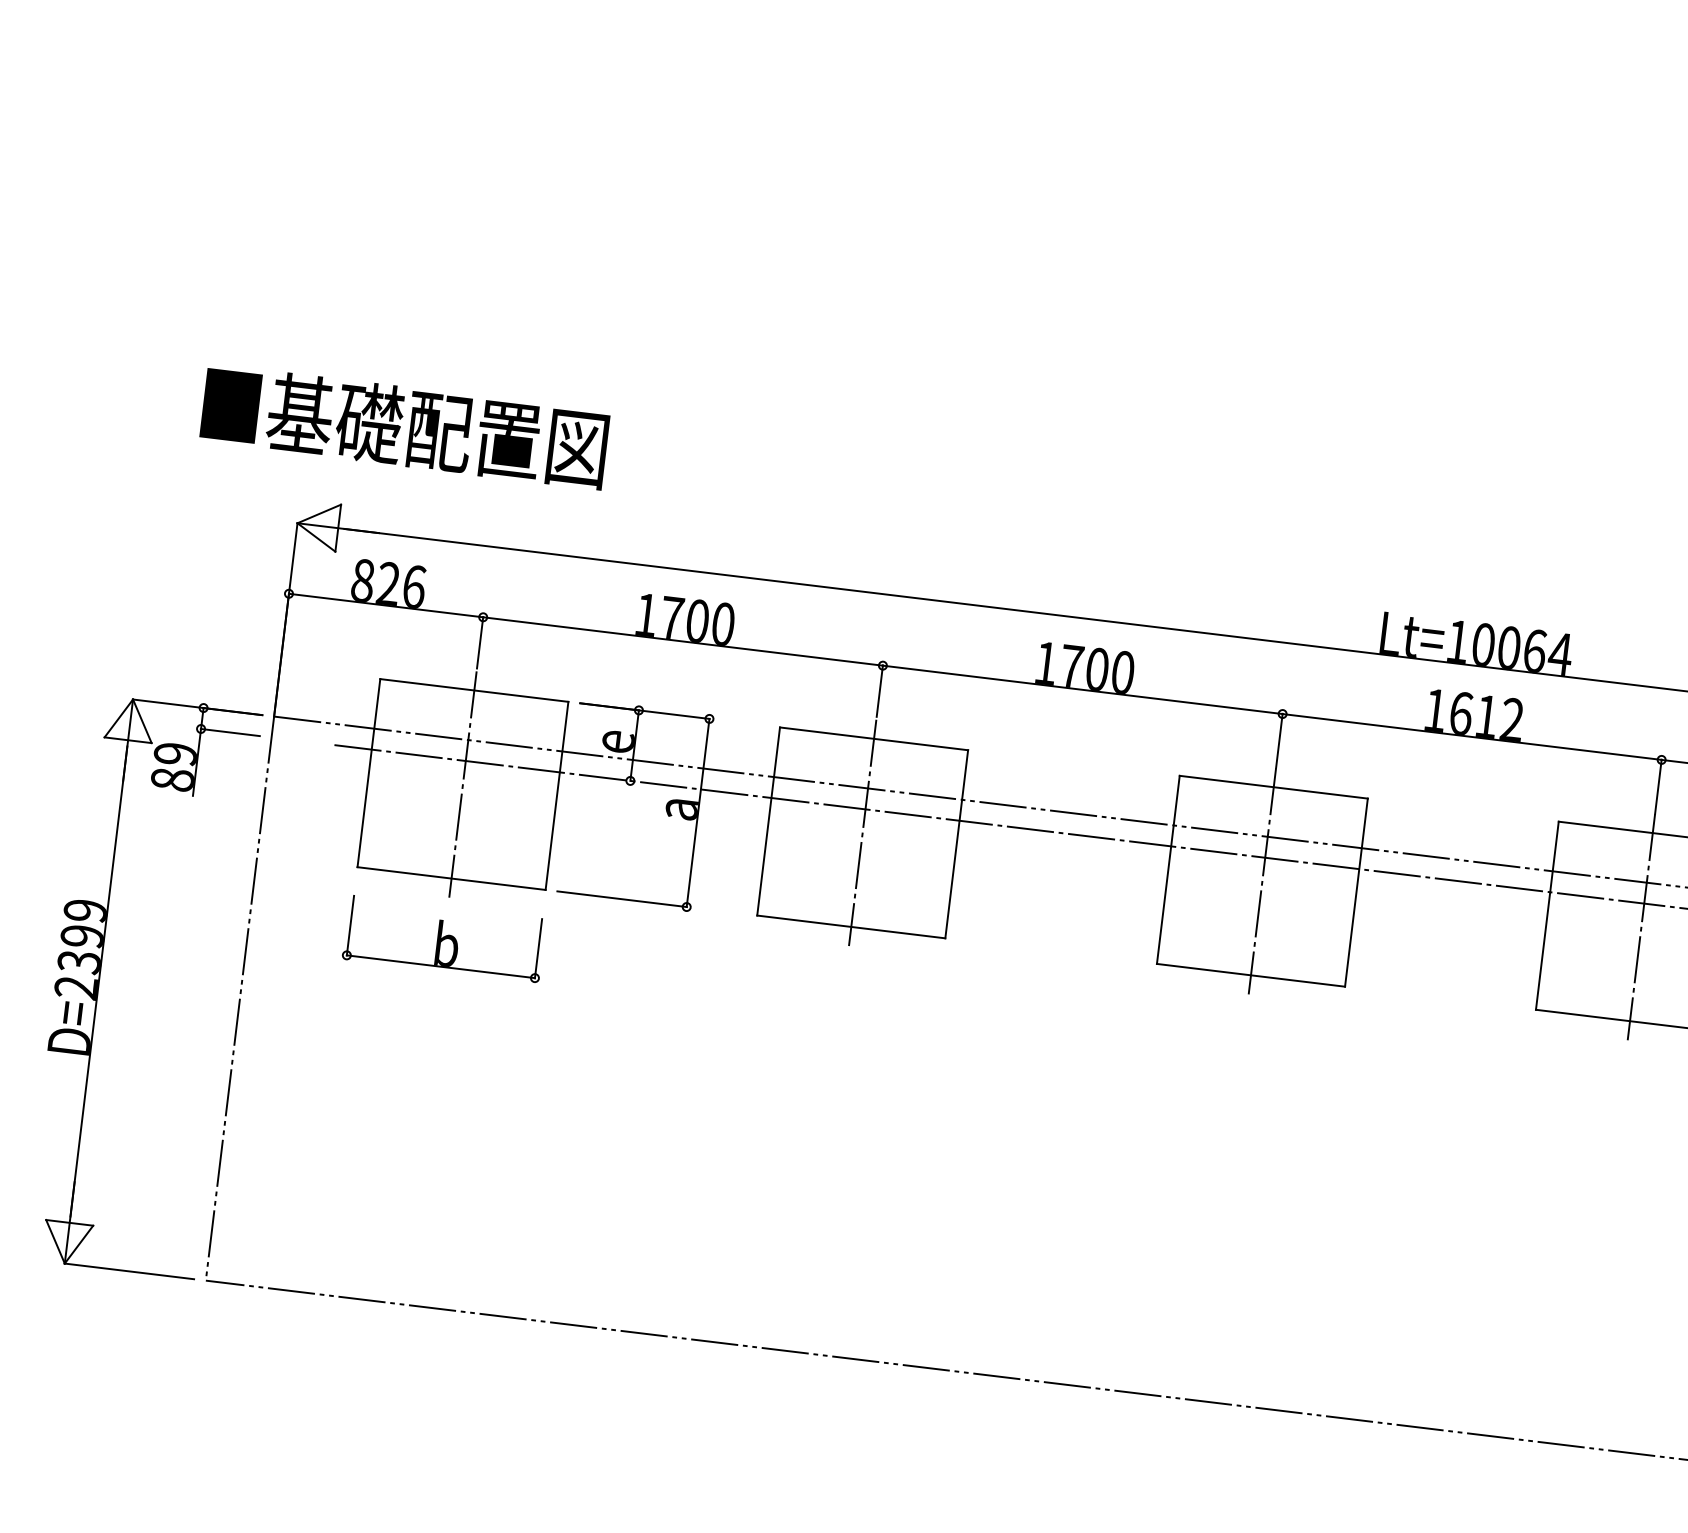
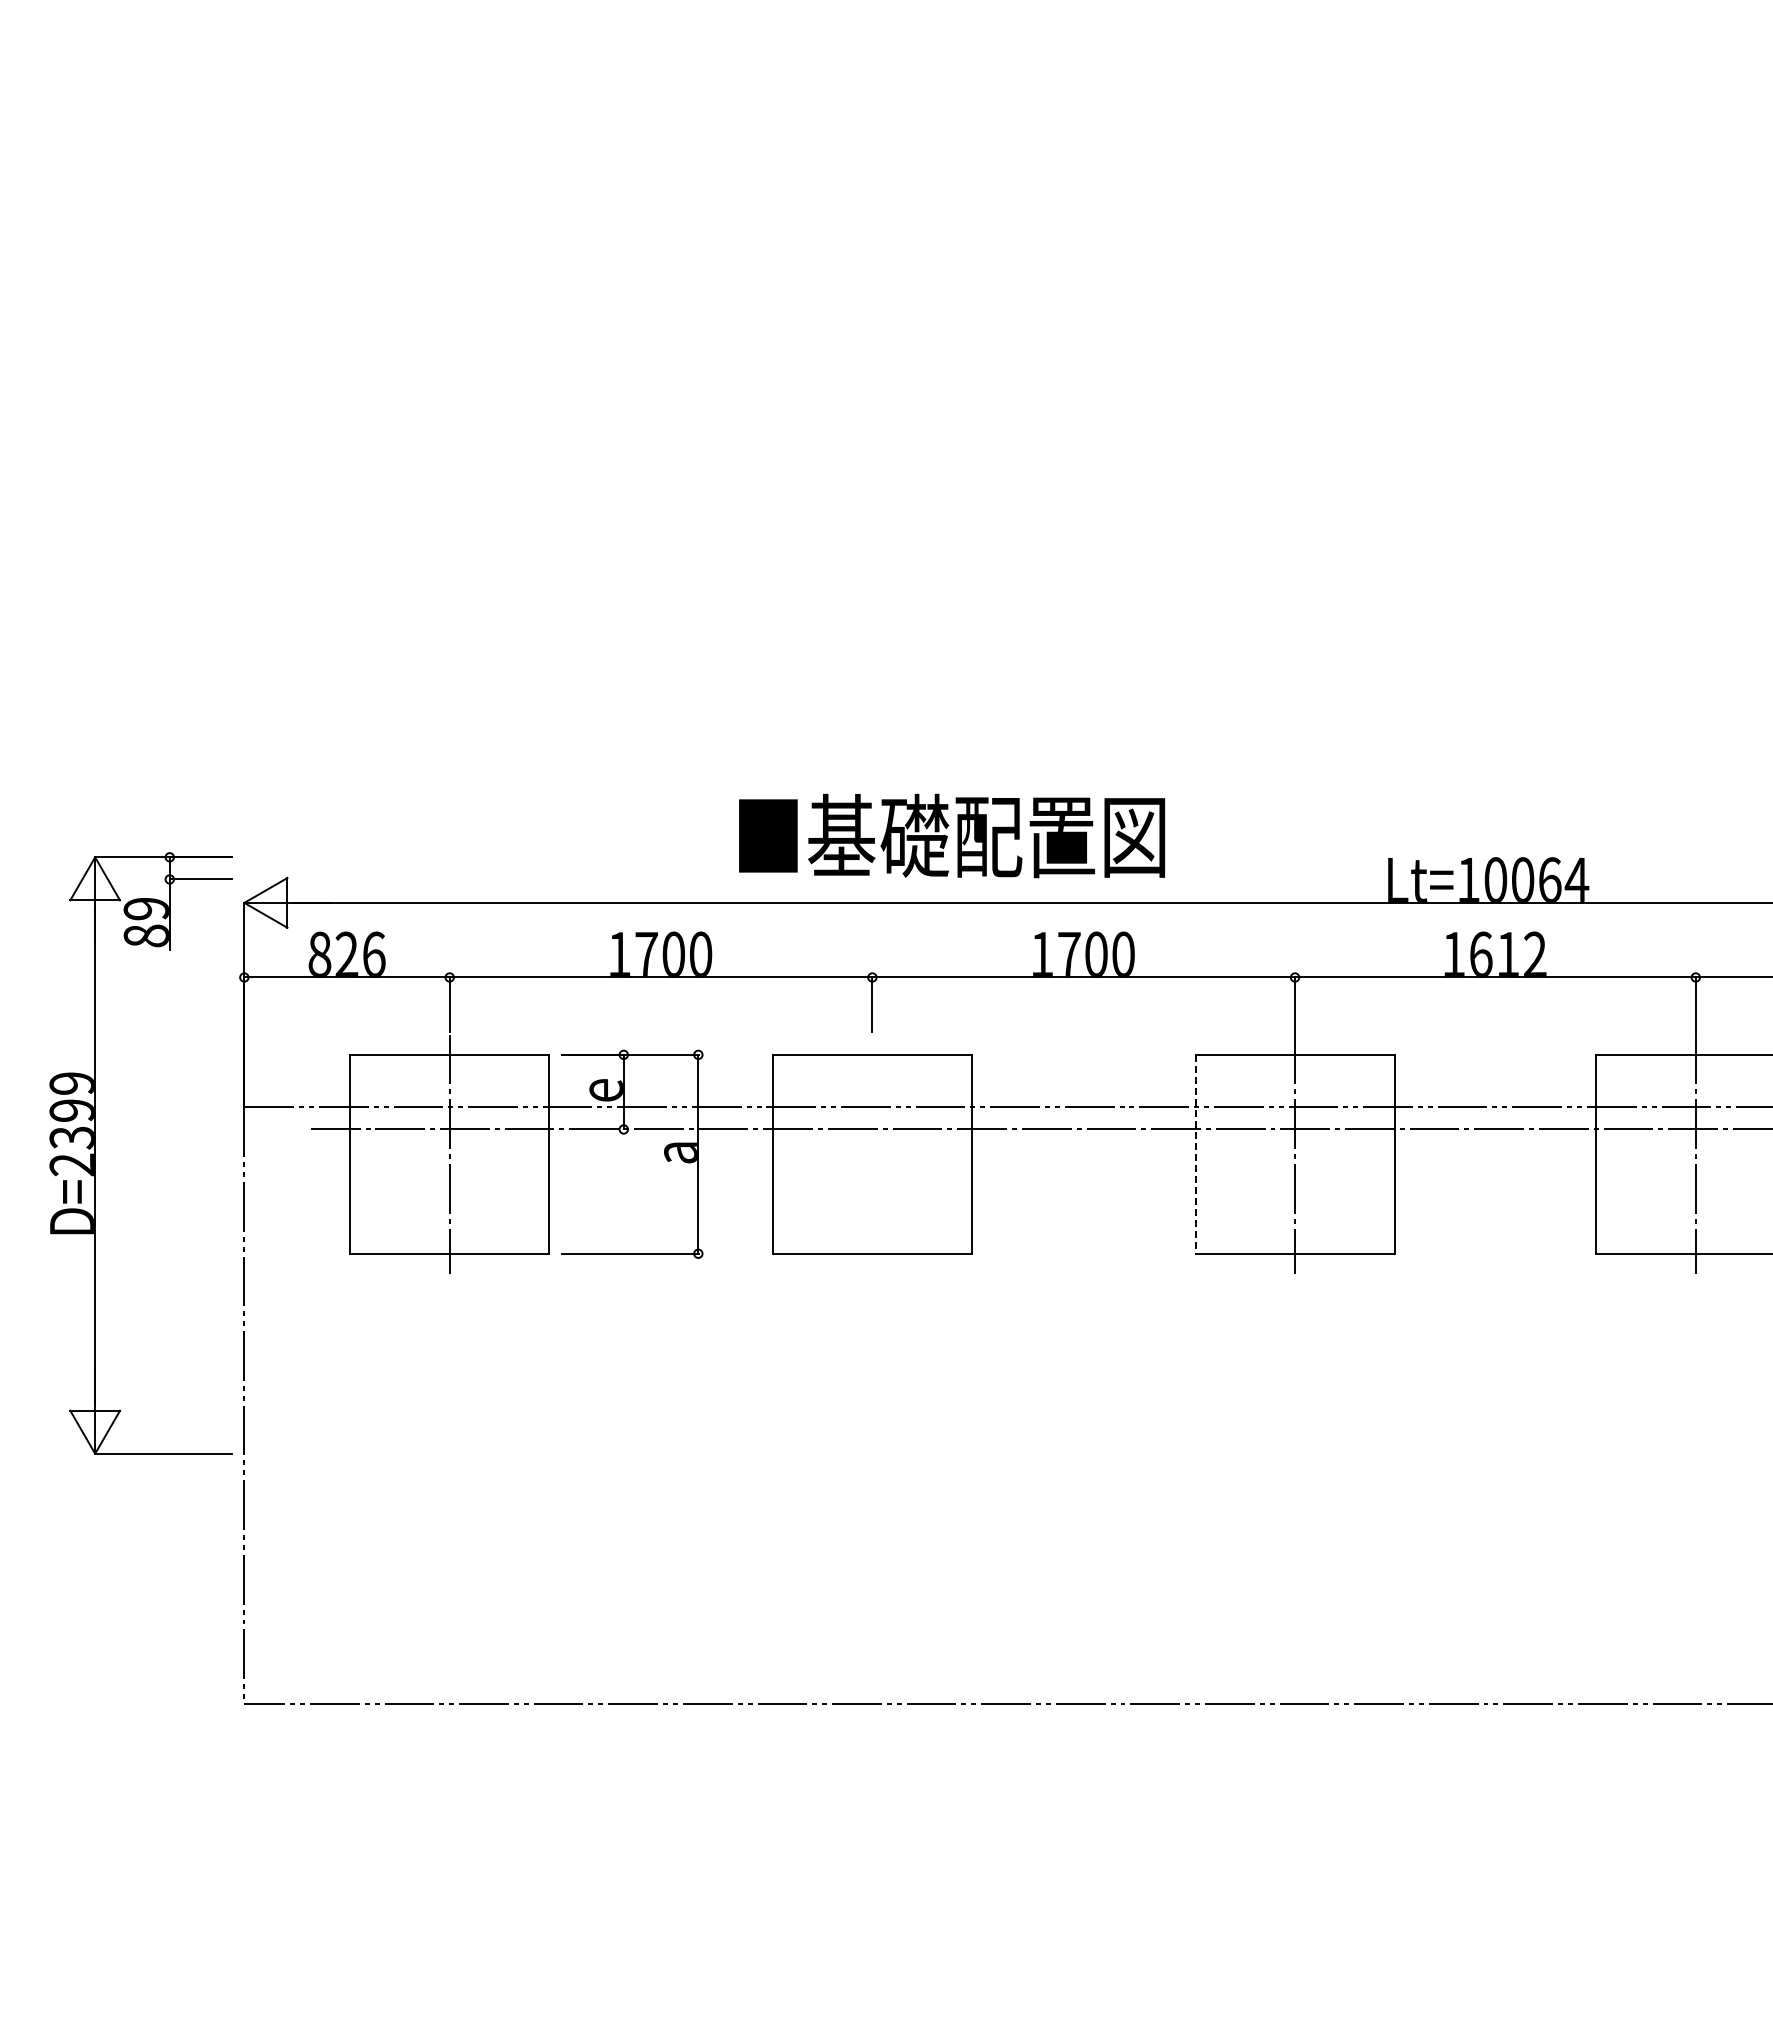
text: (404, 426) -> (951, 835), moved
line: (862, 832) -> (872, 1153), removed
line: (1168, 870) -> (1195, 1154), solid -> dashed
part: (444, 938) -> (449, 1317), removed
part: (99, 979) -> (95, 1153), moved

